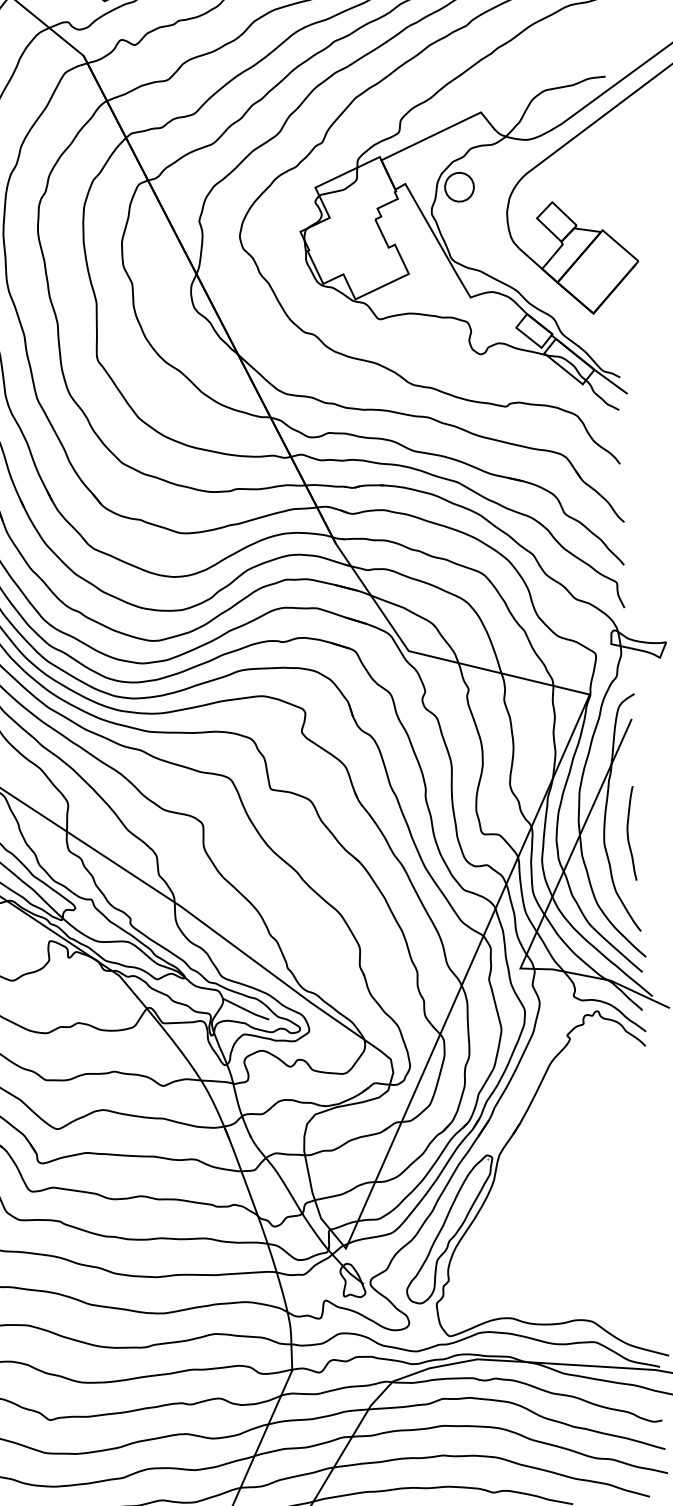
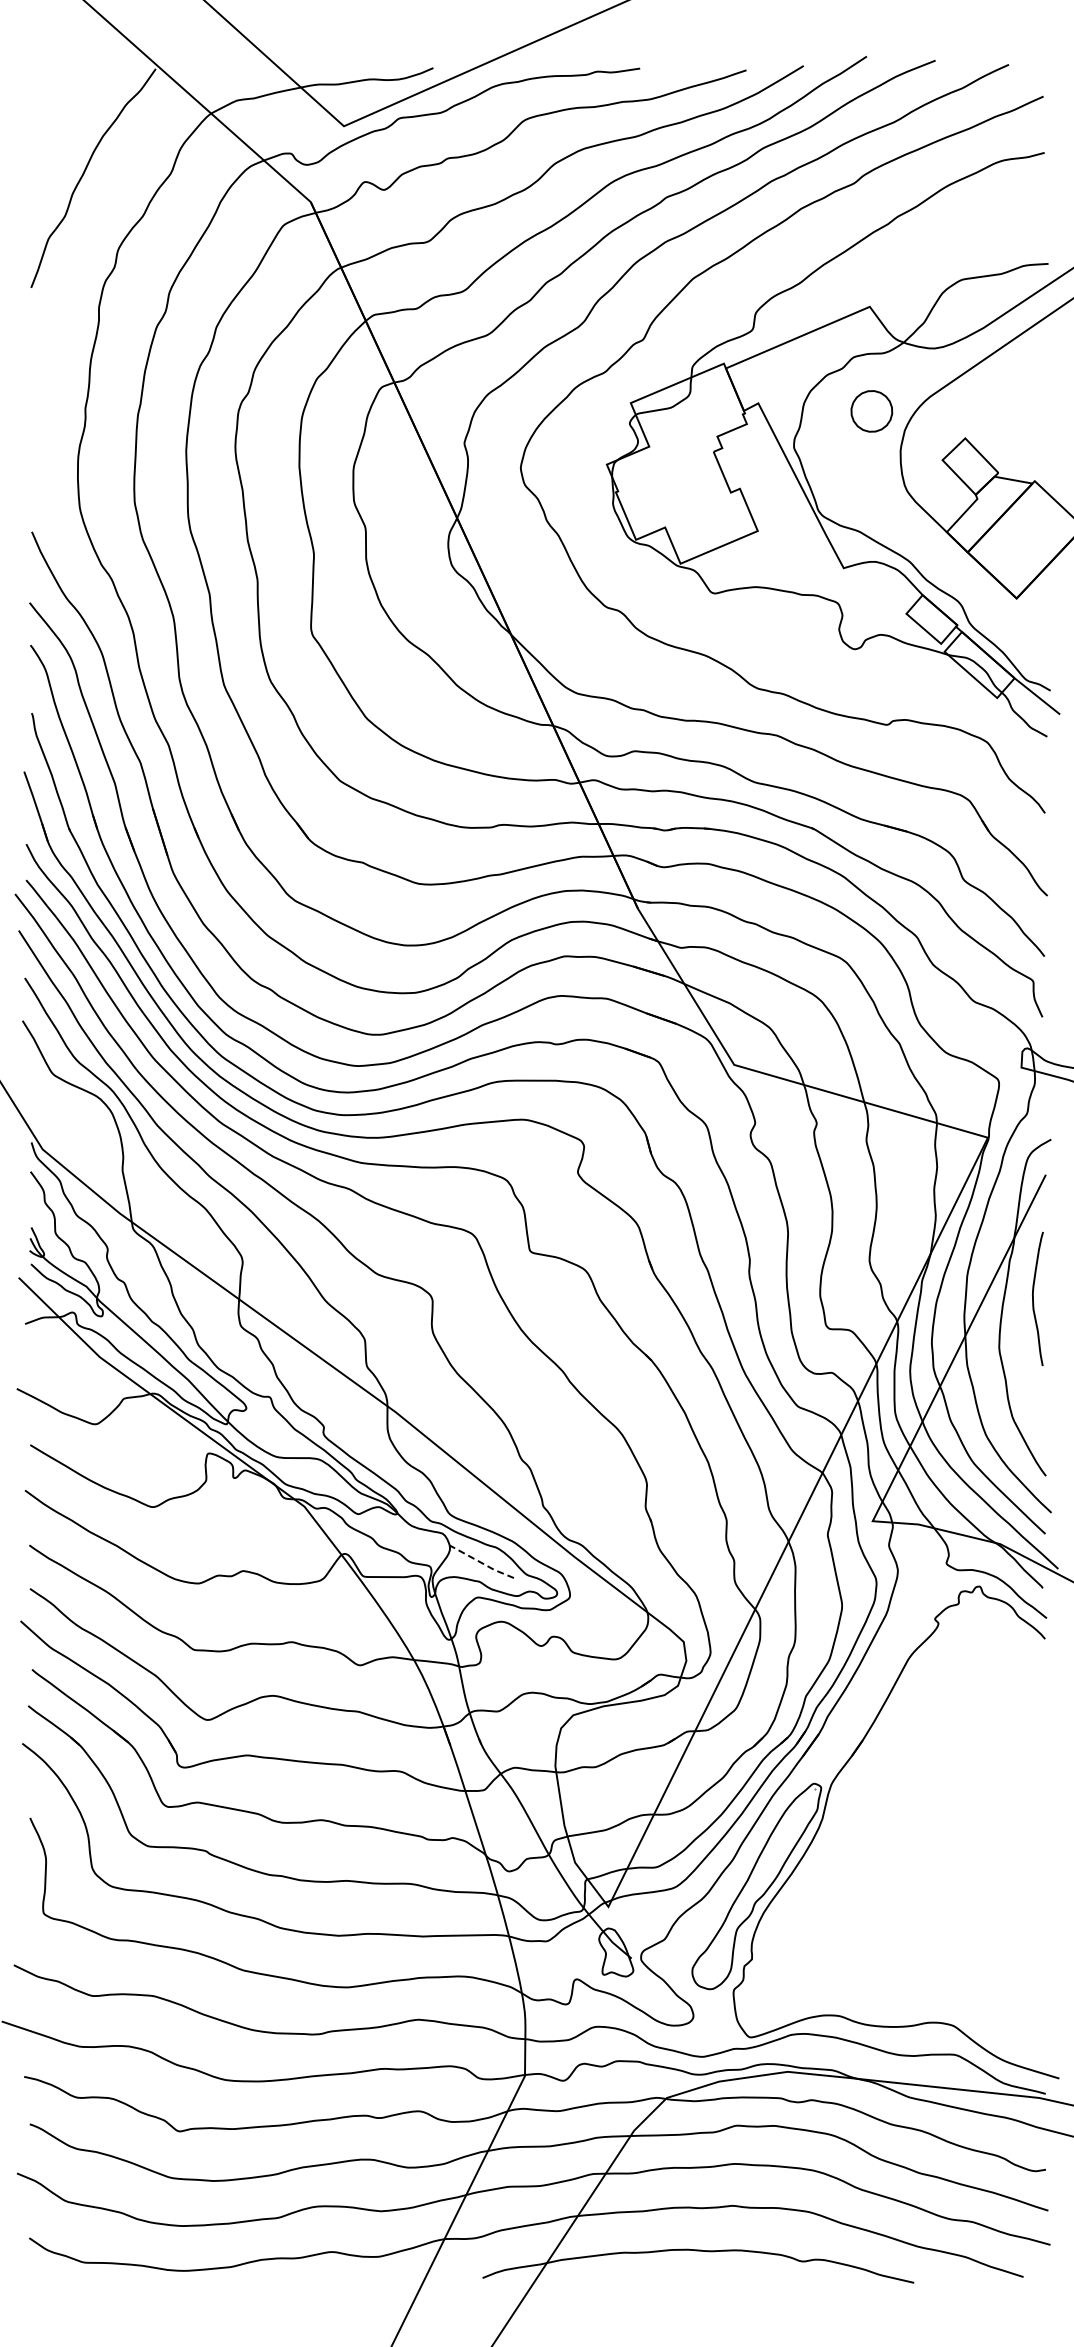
part: (459, 187) -> (871, 411), moved
curve: (628, 833) -> (1033, 1298), moved
line: (245, 1009) -> (481, 1562), solid -> dashed

